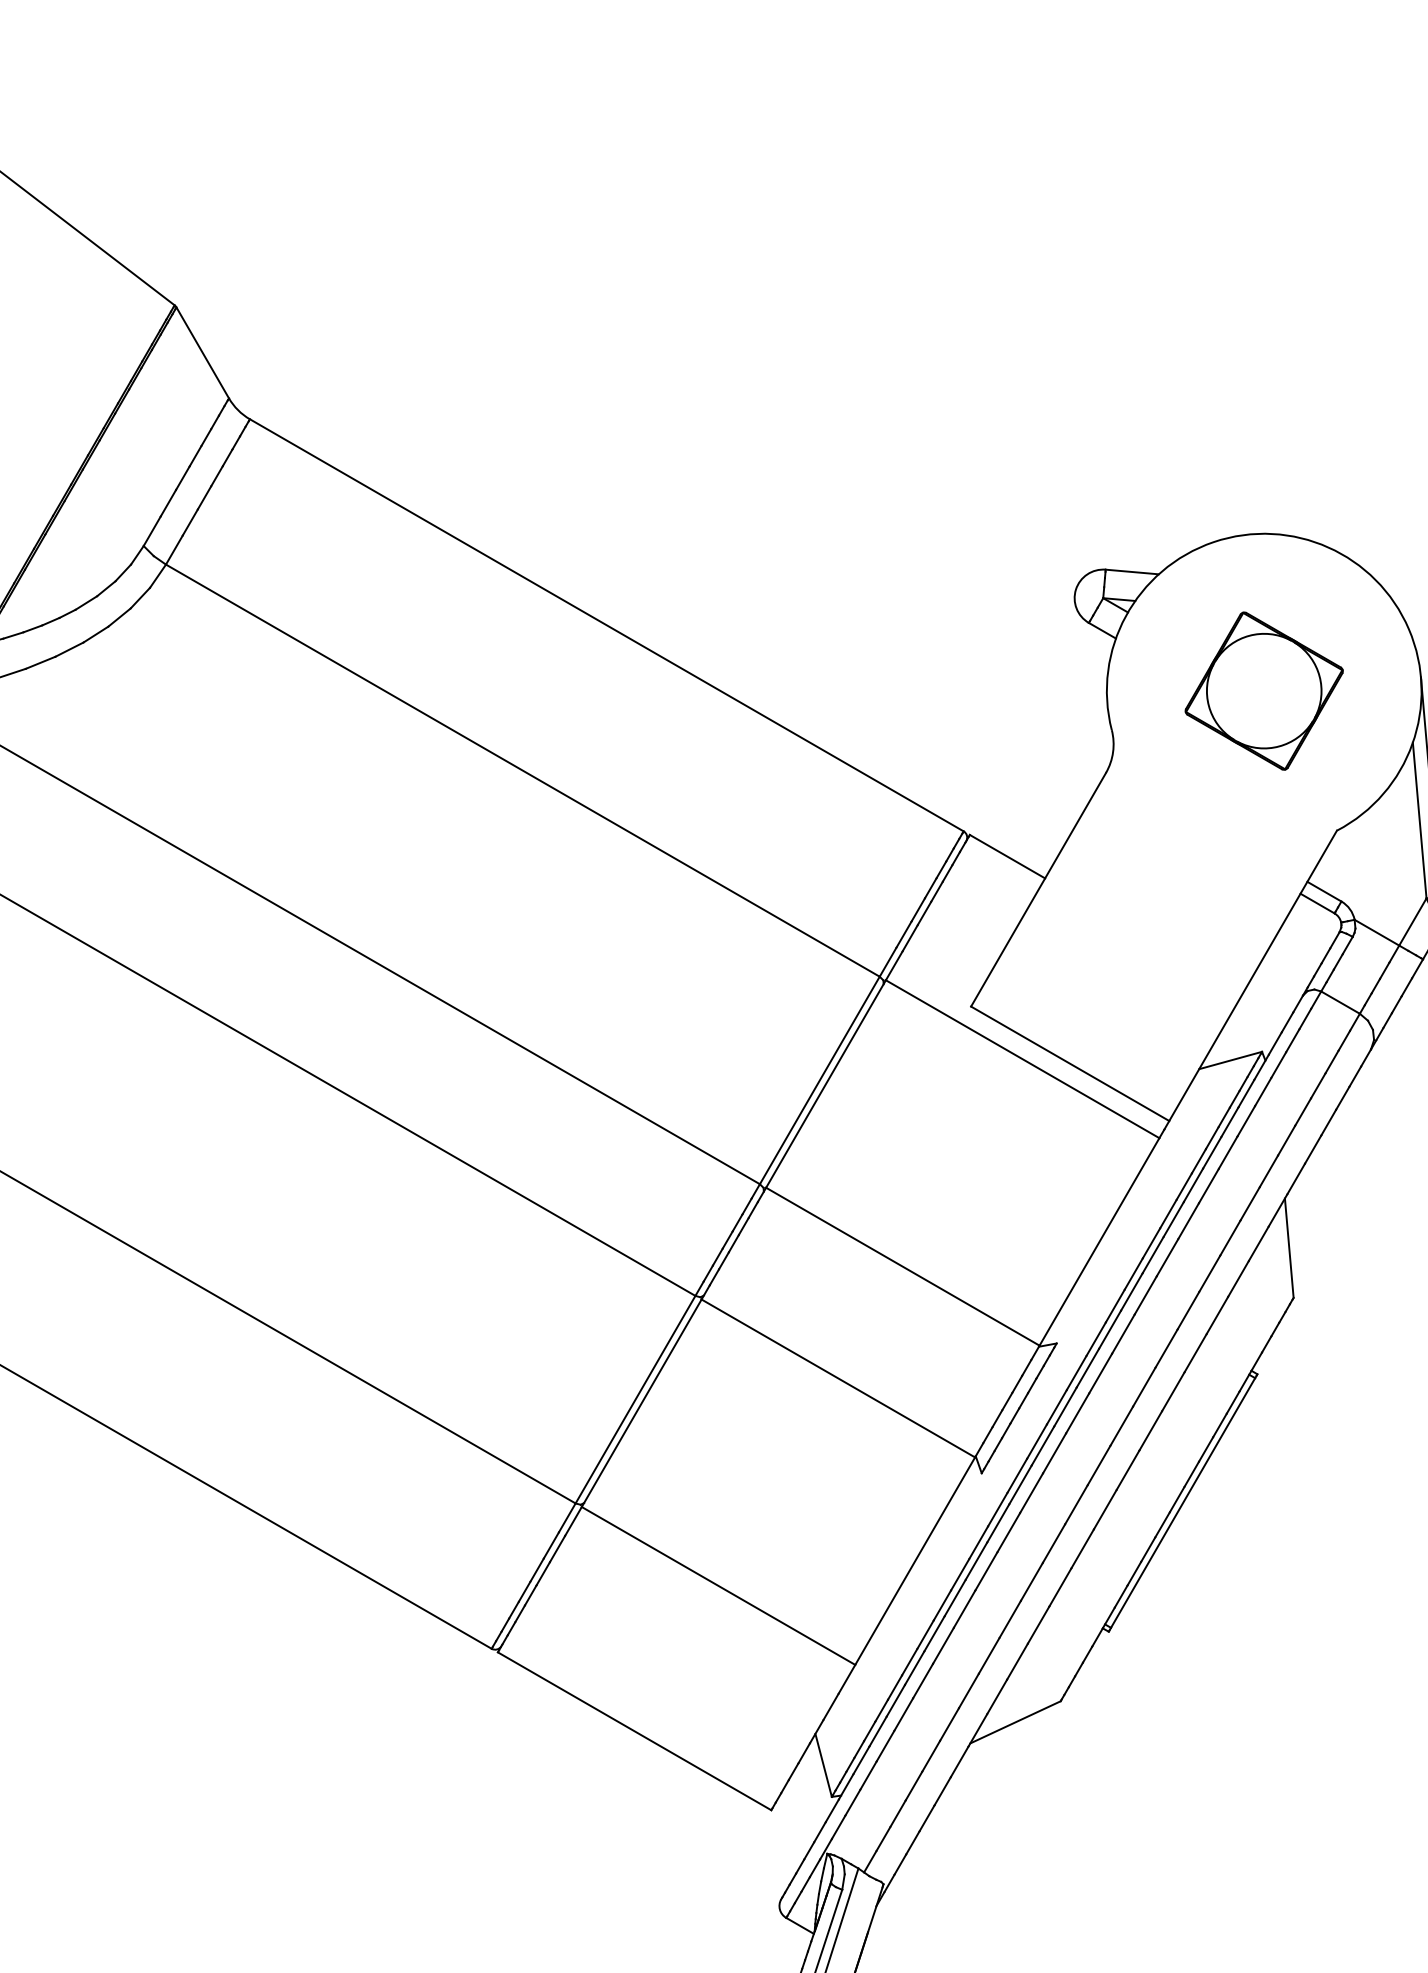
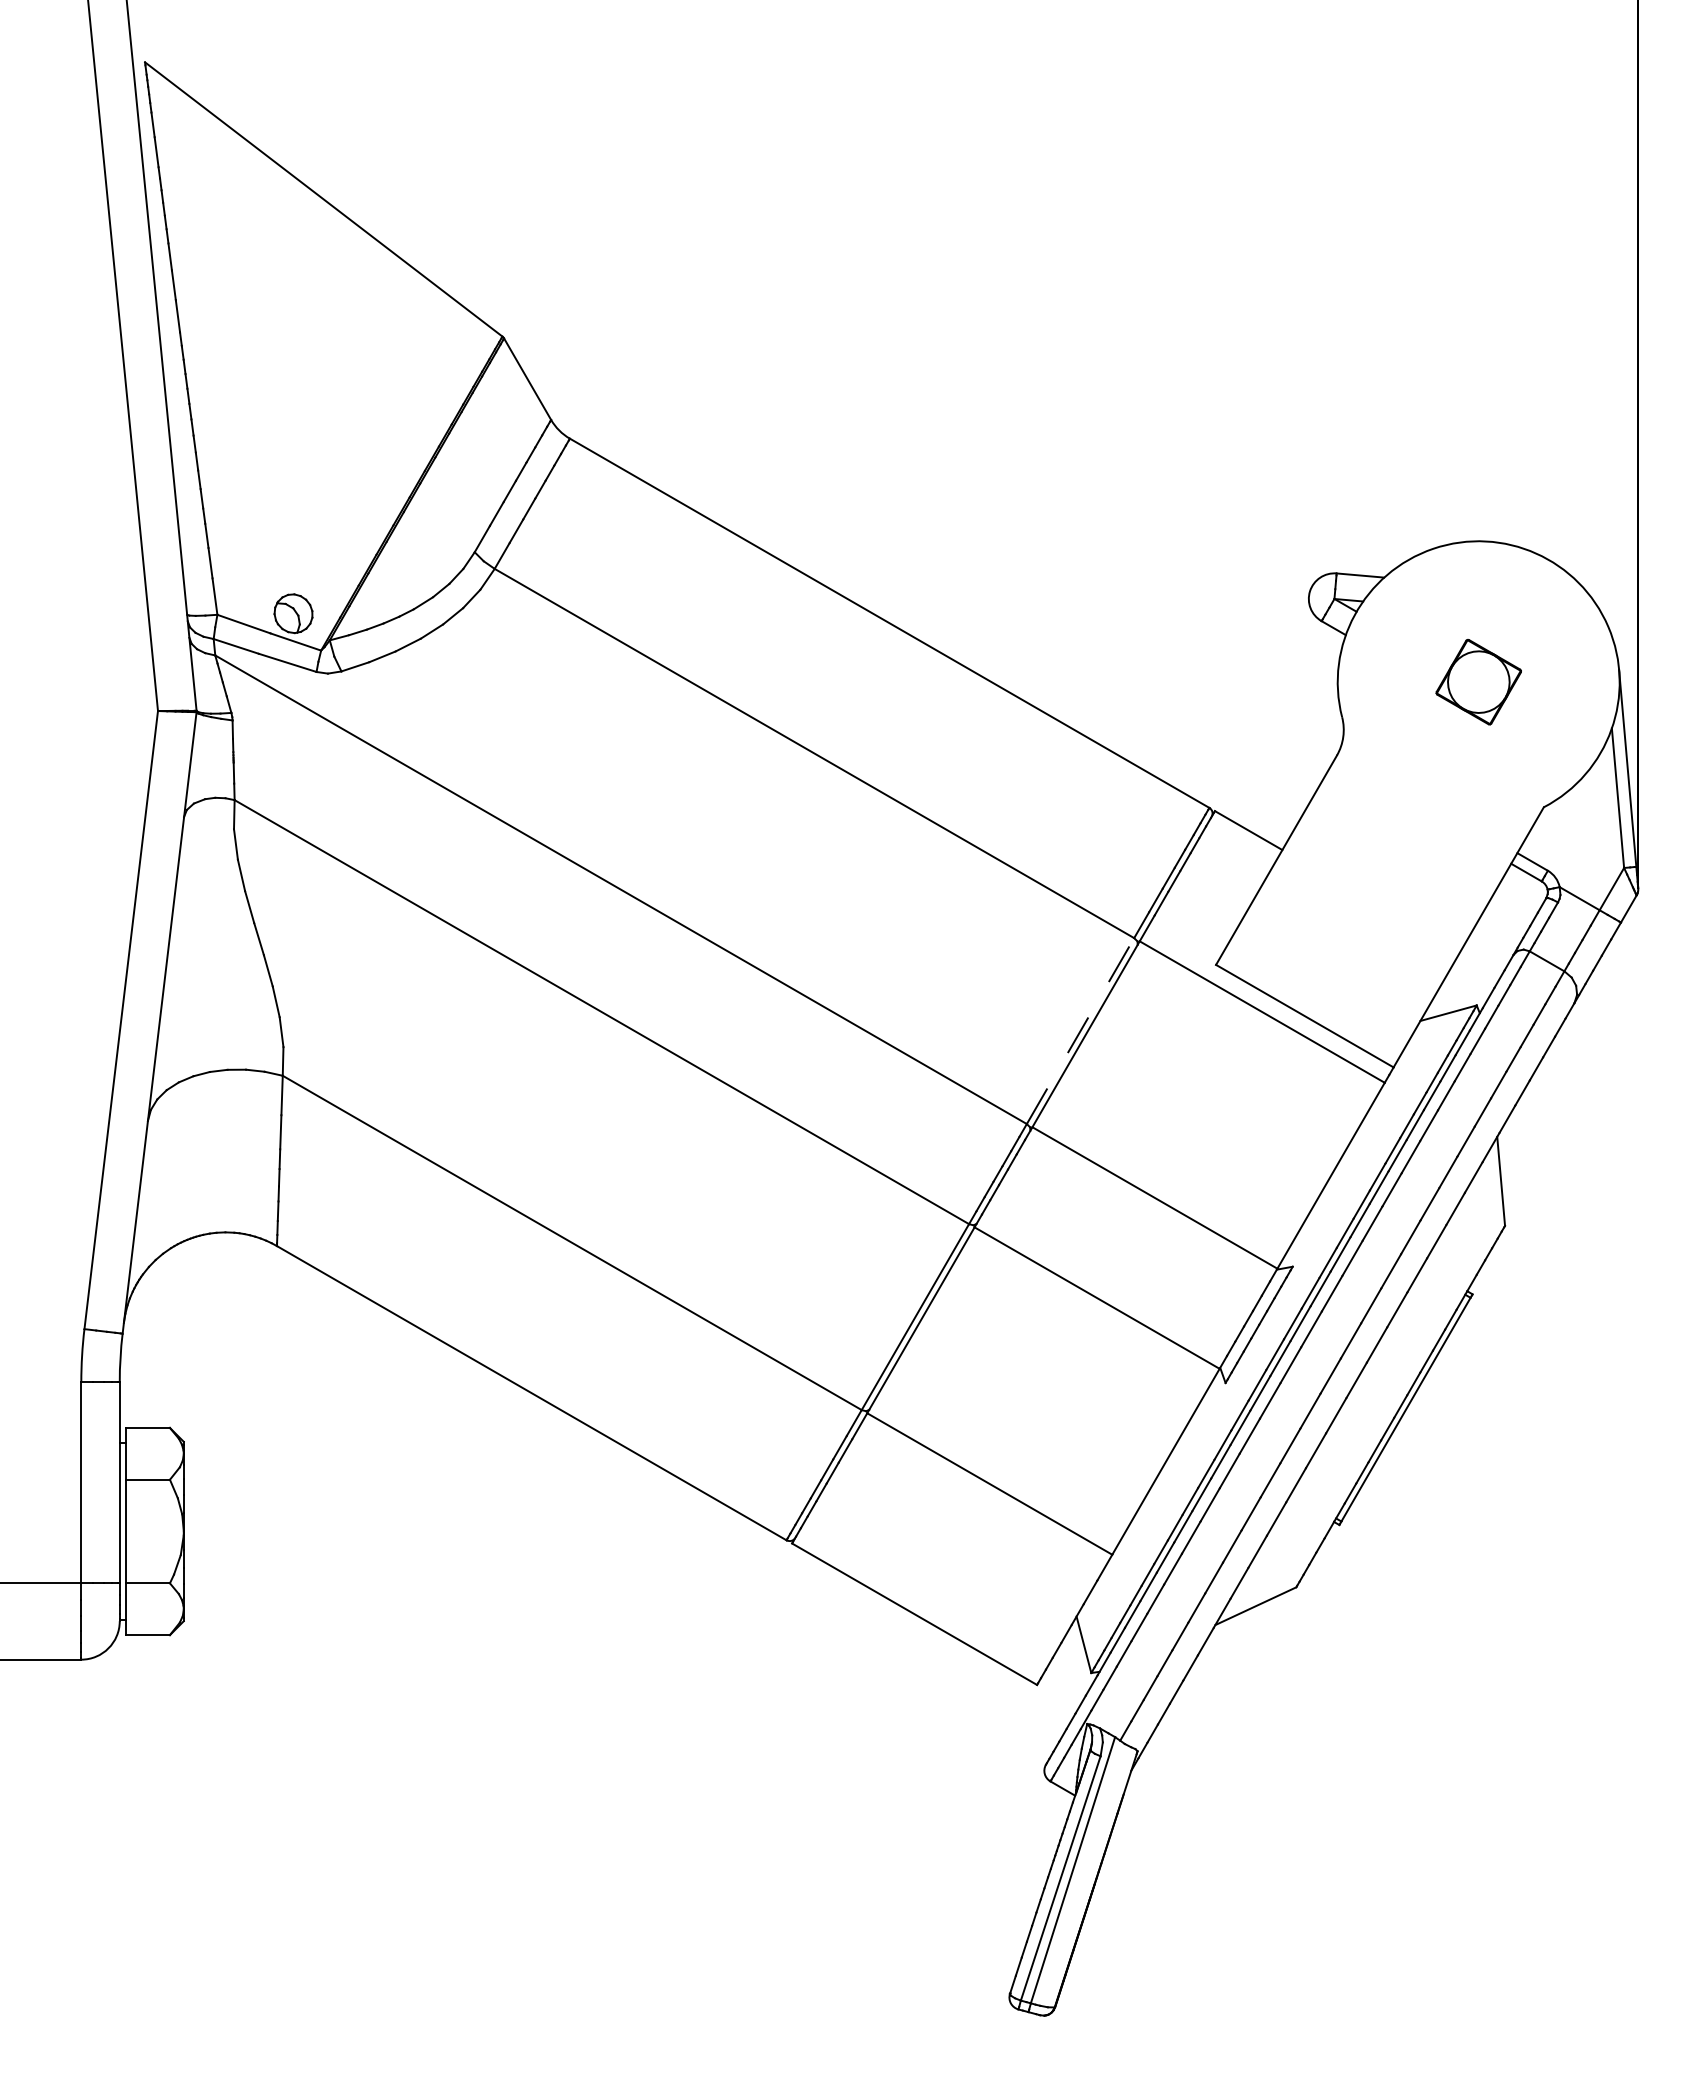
part: (1264, 690) -> (1478, 681), size x0.6
line: (819, 1079) -> (1080, 1030), solid -> dashed

